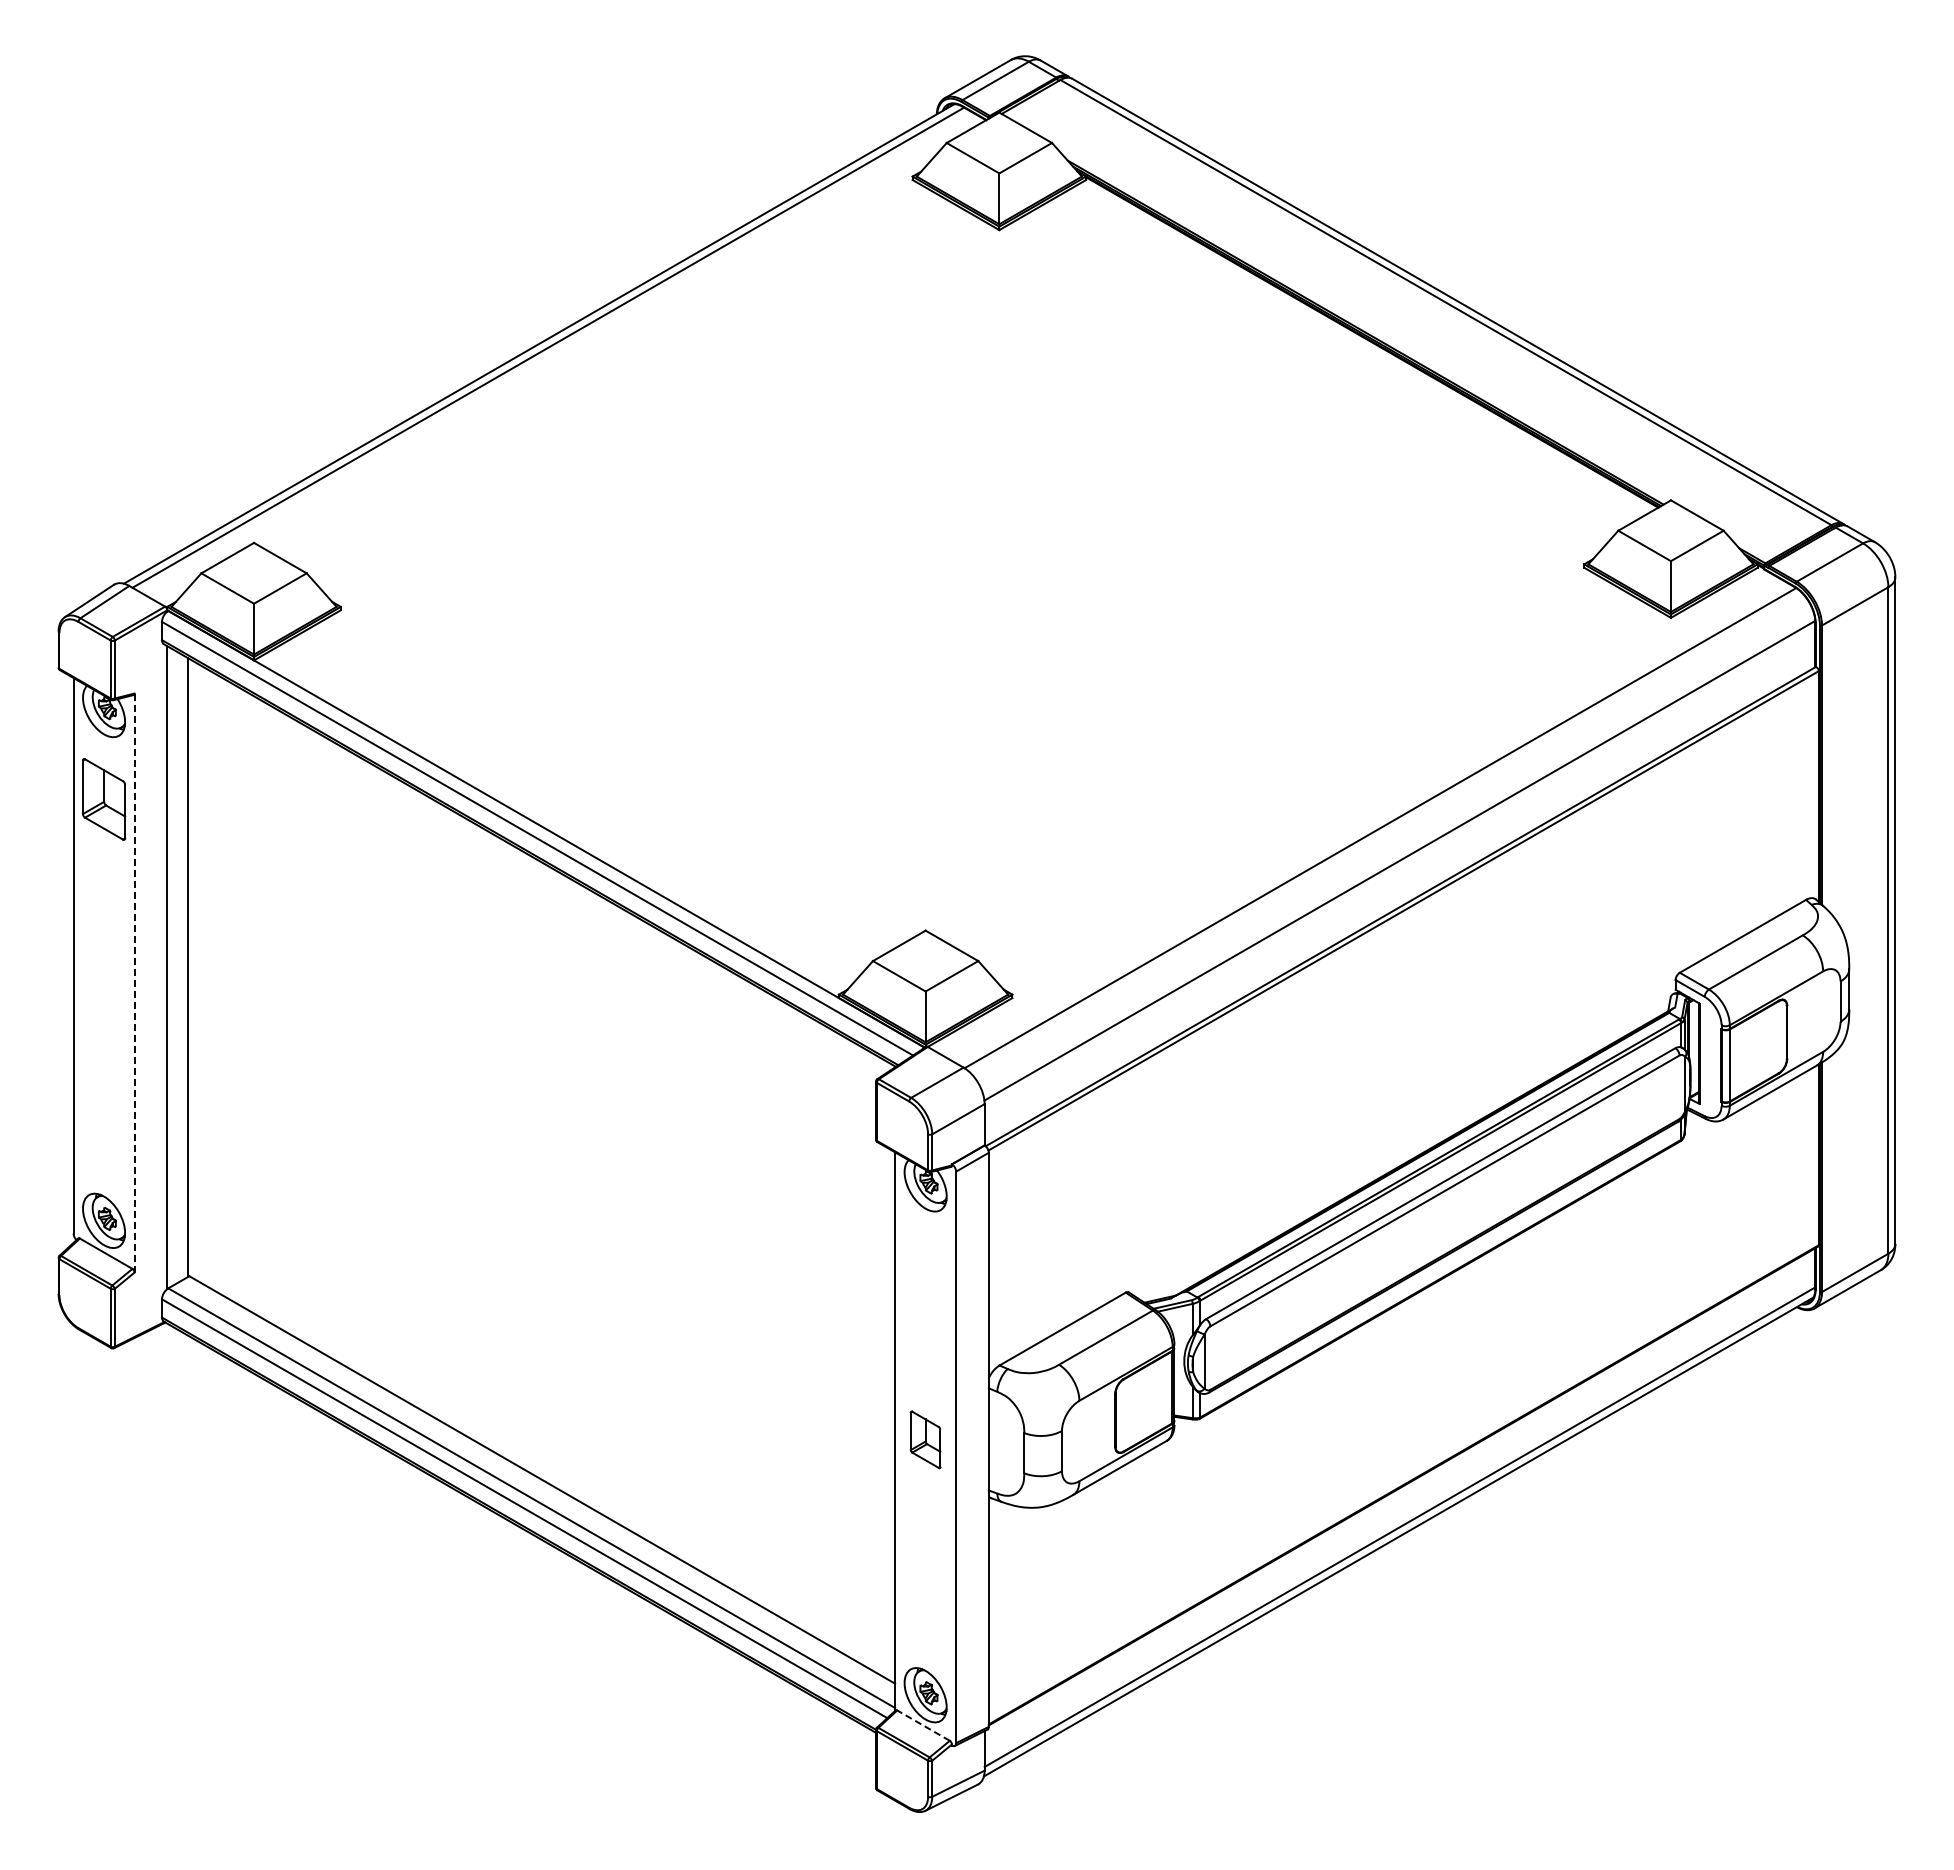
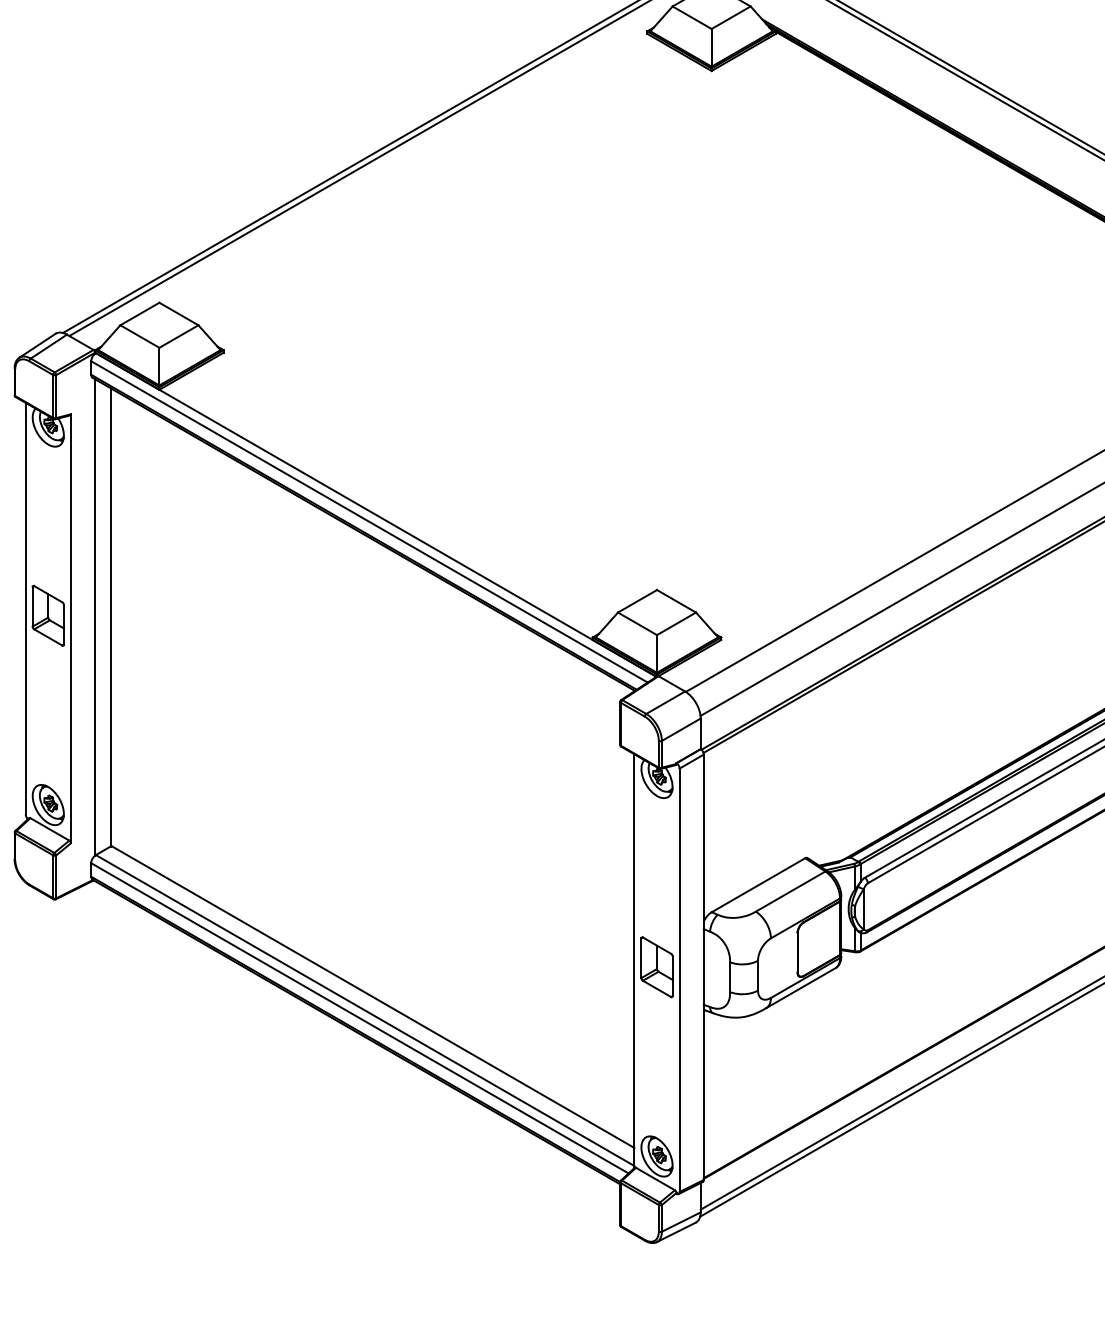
part: (104, 799) -> (48, 615), moved
line: (134, 983) -> (70, 629), dashed -> solid
part: (925, 1439) -> (656, 967), size x1.43
line: (923, 1725) -> (655, 1178), dashed -> solid

